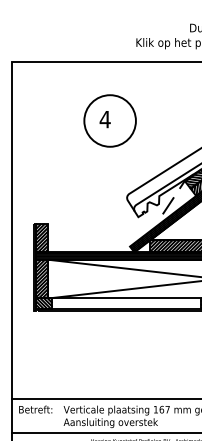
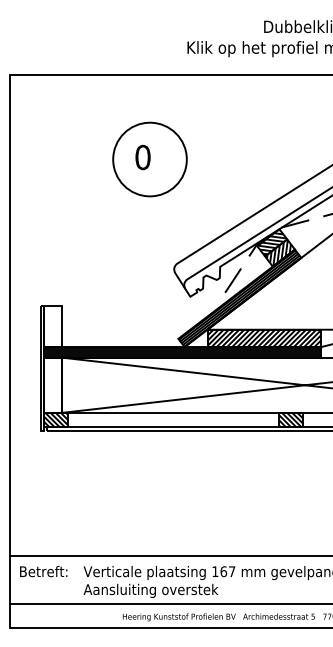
text: (104, 119) -> (142, 157), 4 -> 0
hatch: (41, 237) -> (52, 326), removed
hatch: (41, 278) -> (52, 384), removed

